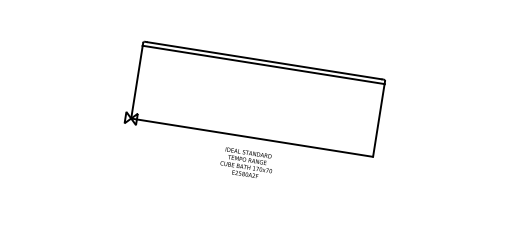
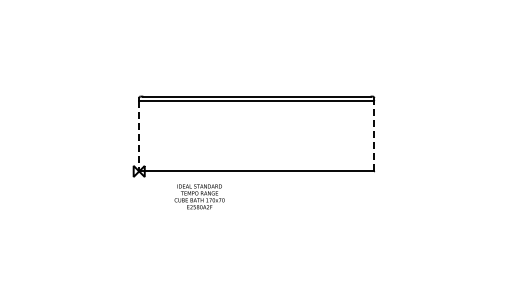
line: (137, 82) -> (139, 136), solid -> dashed
line: (378, 120) -> (374, 136), solid -> dashed
text: (246, 163) -> (199, 196), moved

